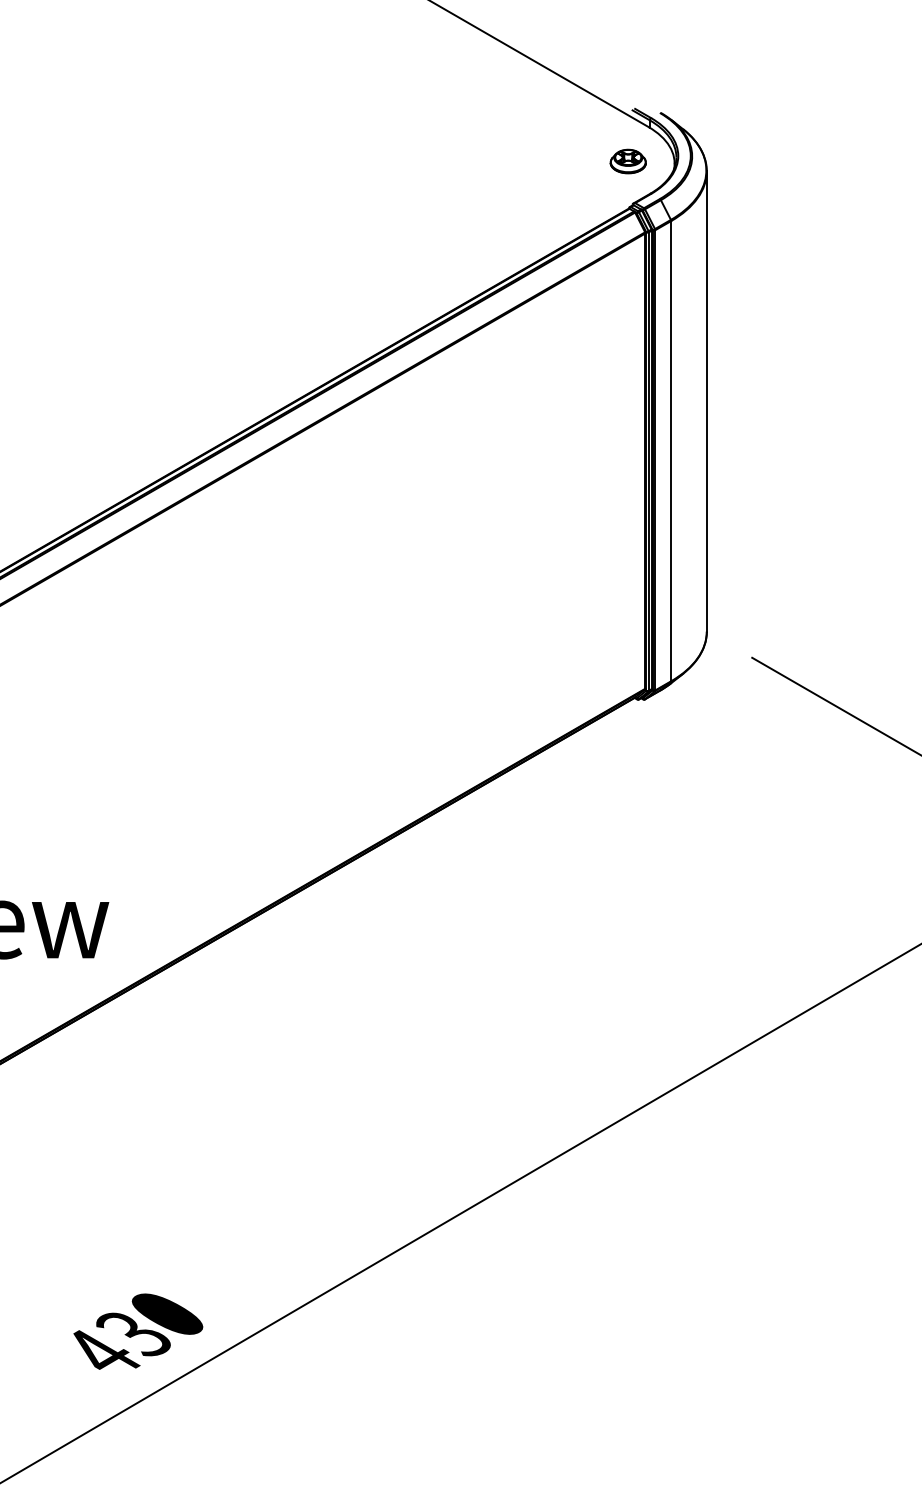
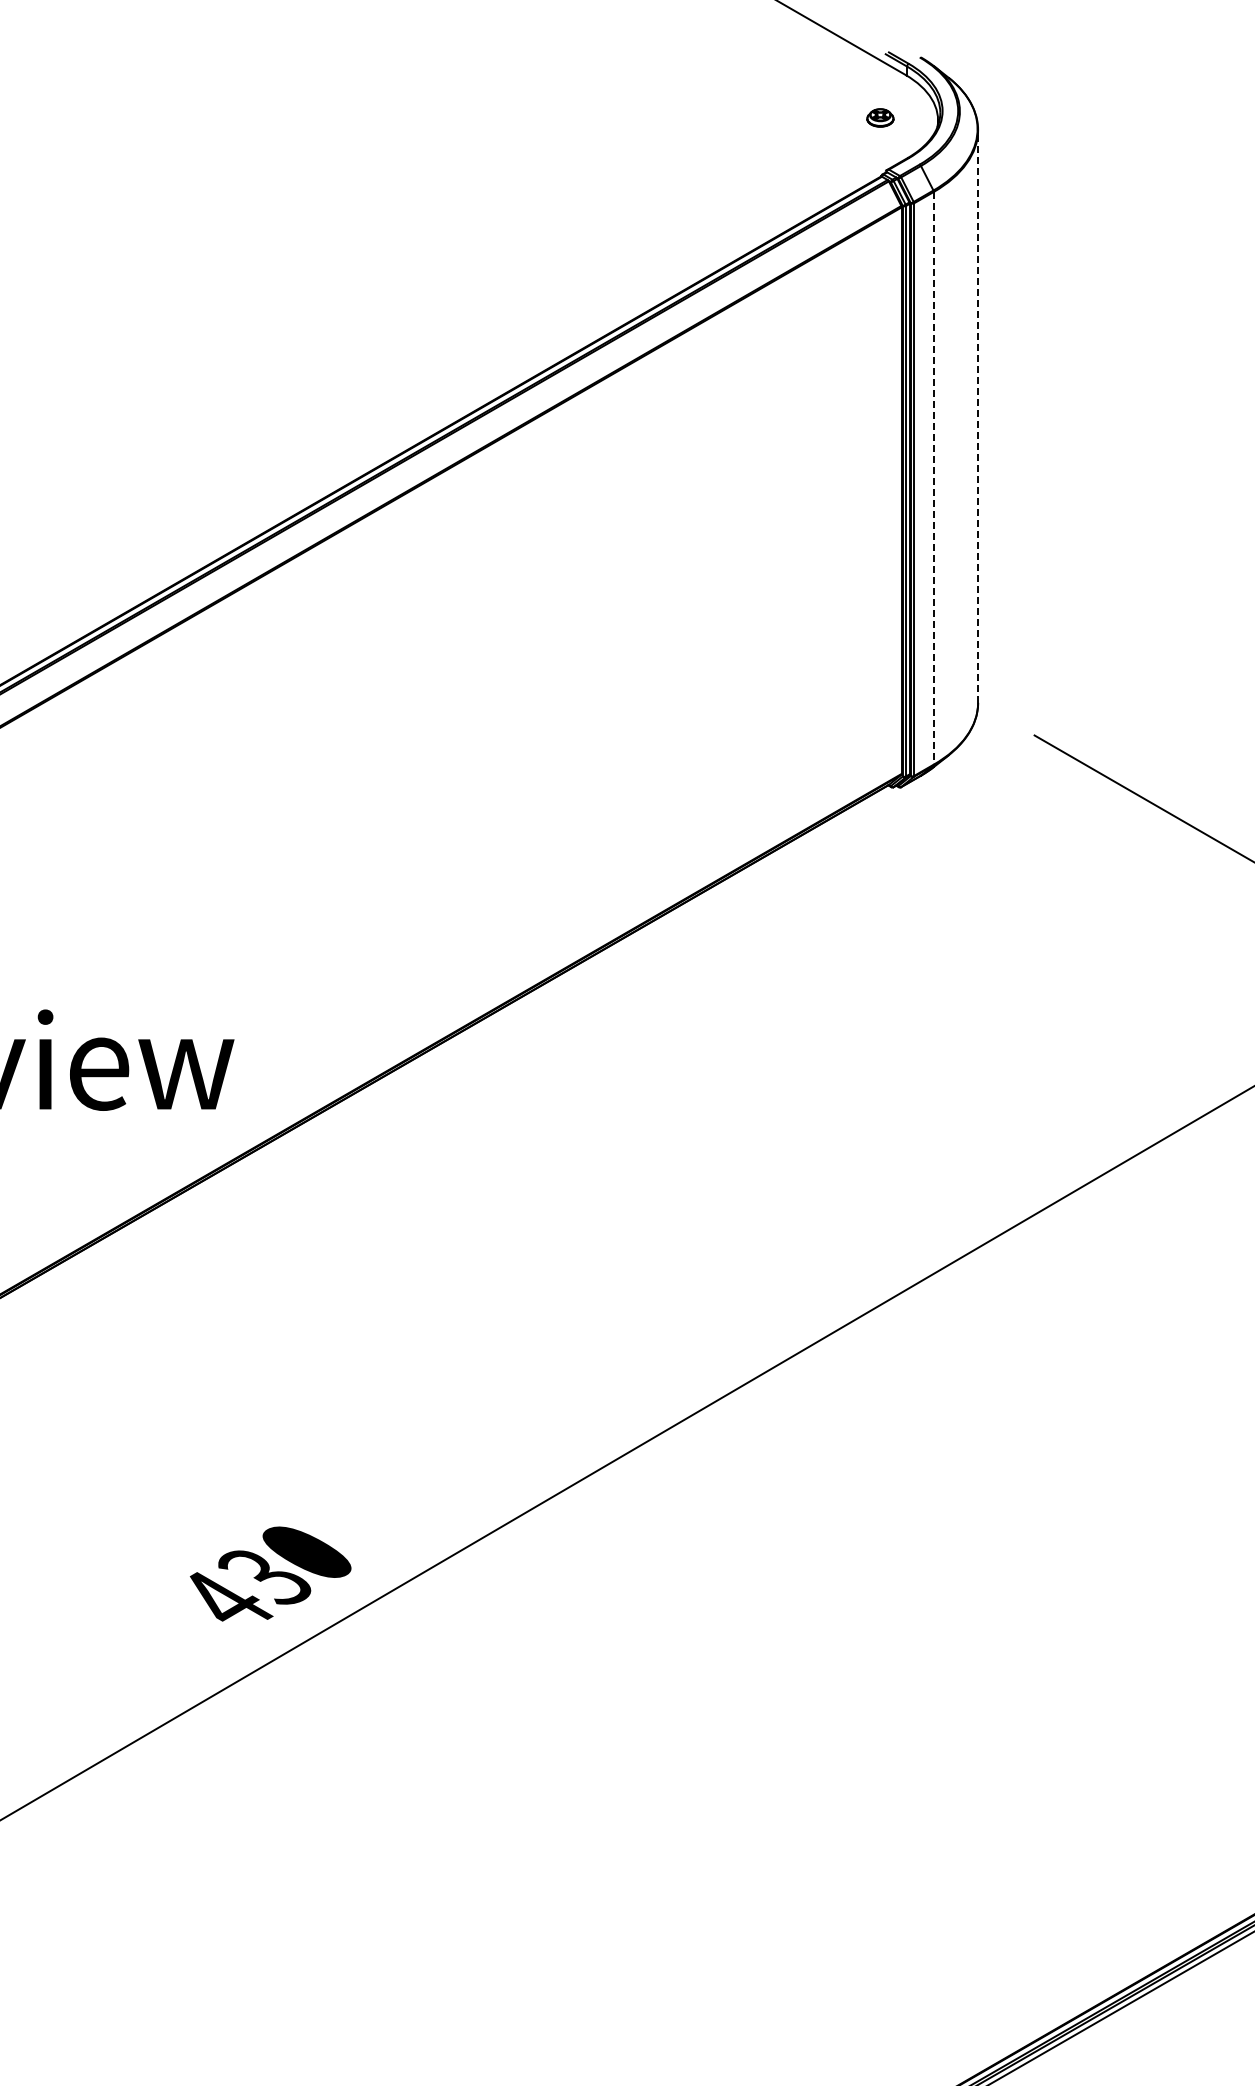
part: (628, 161) -> (880, 117), size x0.6
line: (707, 401) -> (978, 416), solid -> dashed
line: (670, 451) -> (933, 478), solid -> dashed

